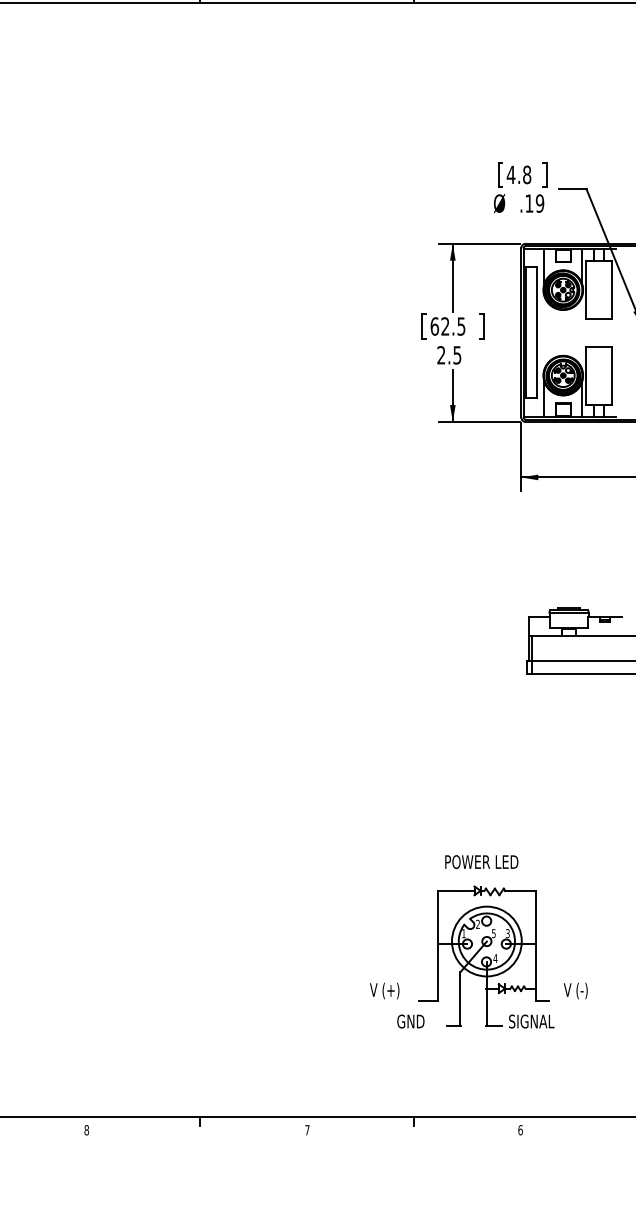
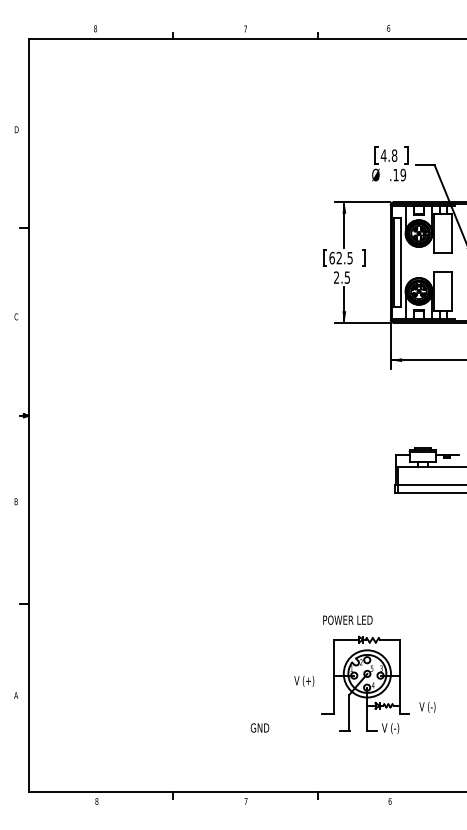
text: (481, 861) -> (347, 619), moved
text: (384, 989) -> (304, 680), moved
text: (410, 1020) -> (259, 727), moved
text: (531, 1022) -> (397, 728), SIGNAL -> V (-)

